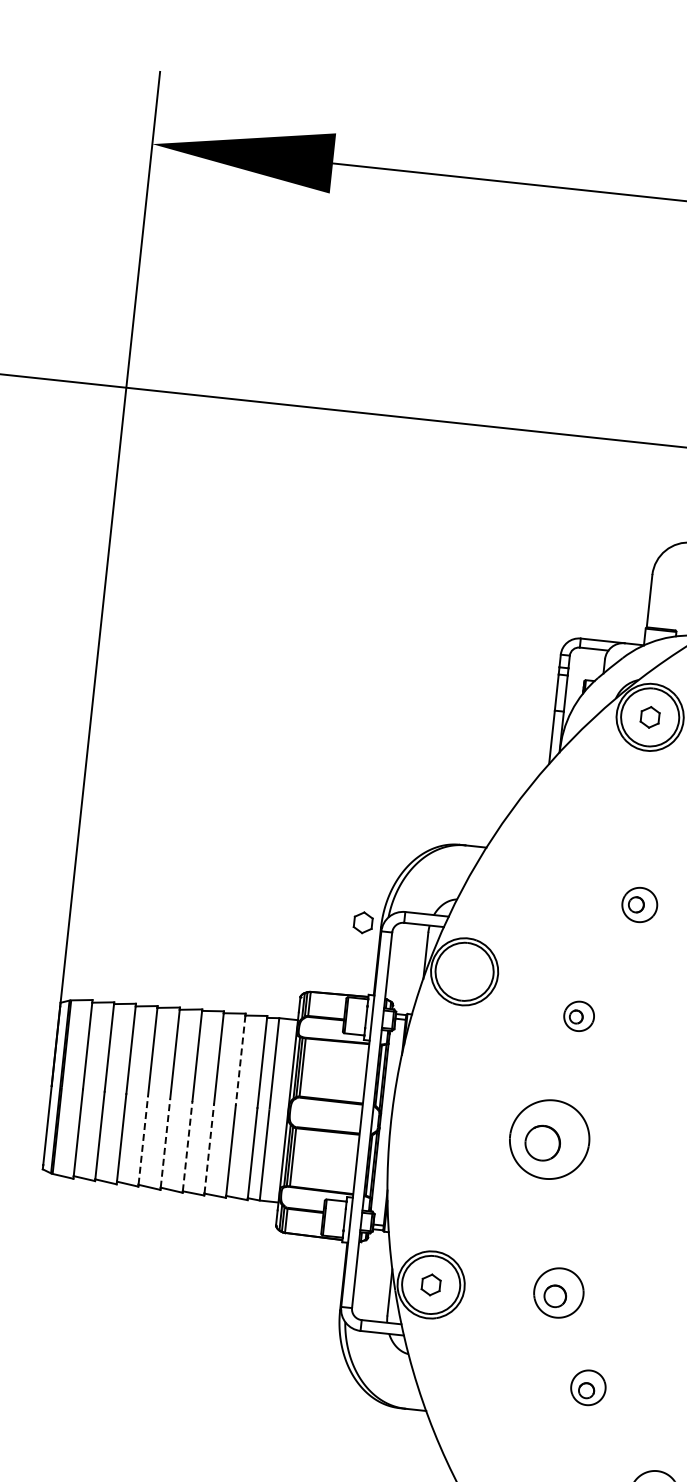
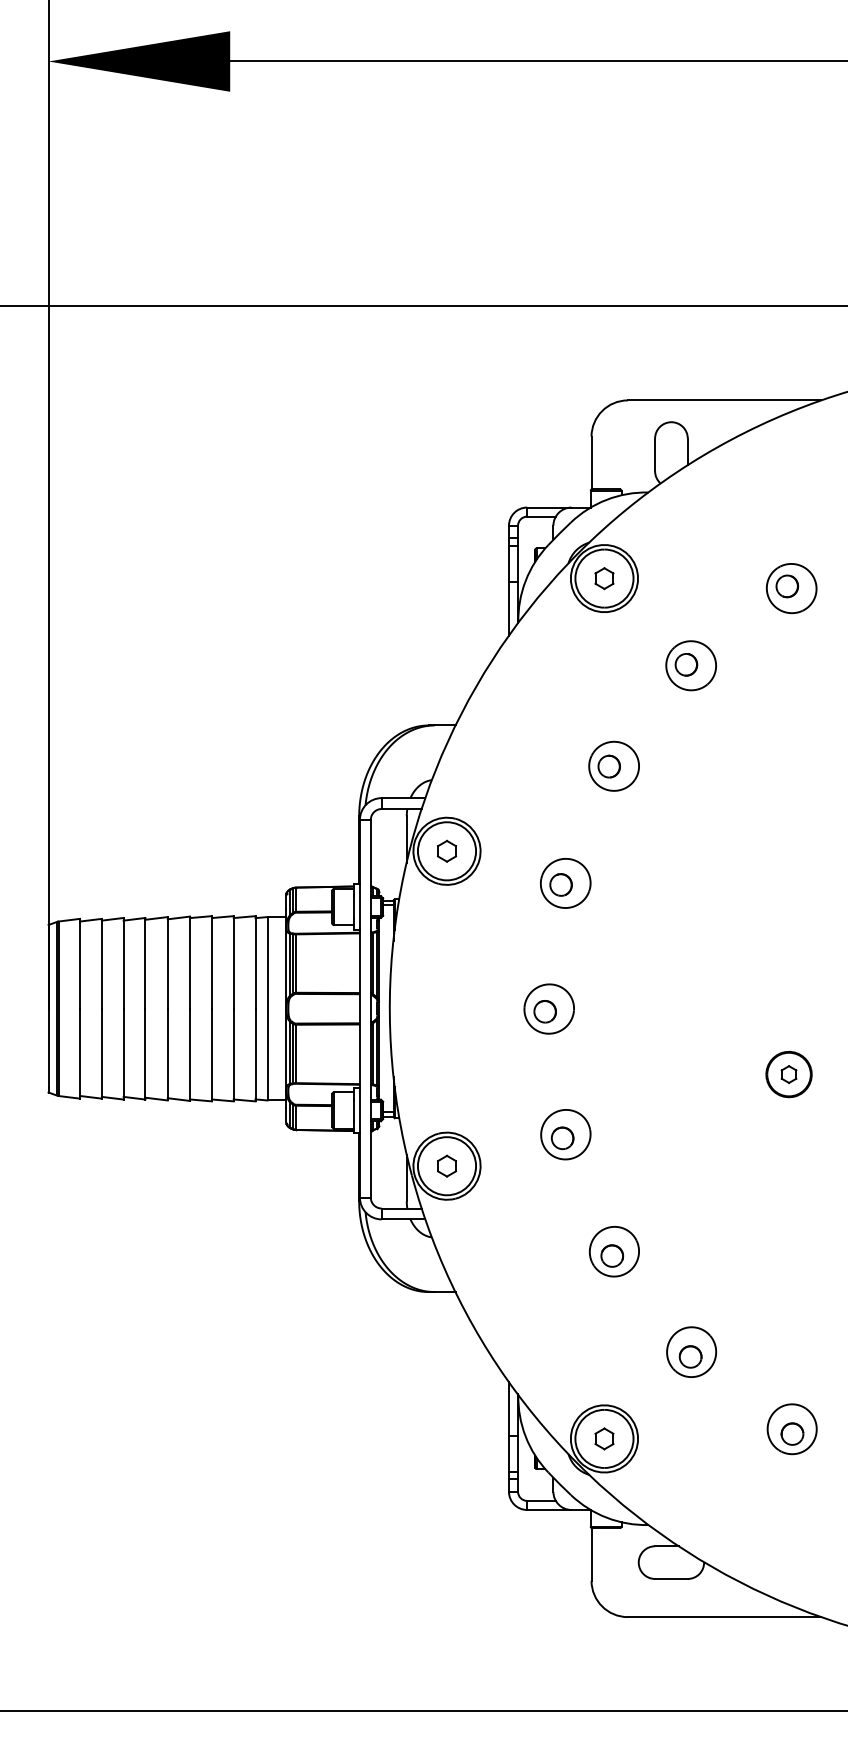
part: (639, 904) -> (613, 765), size x1.43
part: (362, 921) -> (446, 850), moved
part: (579, 1016) -> (565, 883), size x1.67
line: (240, 1060) -> (233, 963), dashed -> solid
part: (548, 1138) -> (548, 1008), size x0.62
line: (143, 1139) -> (145, 1052), dashed -> solid
line: (165, 1143) -> (167, 1053), dashed -> solid
line: (188, 1145) -> (190, 1053), dashed -> solid
line: (208, 1147) -> (211, 1053), dashed -> solid
part: (558, 1292) -> (565, 1134), moved
part: (587, 1387) -> (613, 1251), size x1.43

